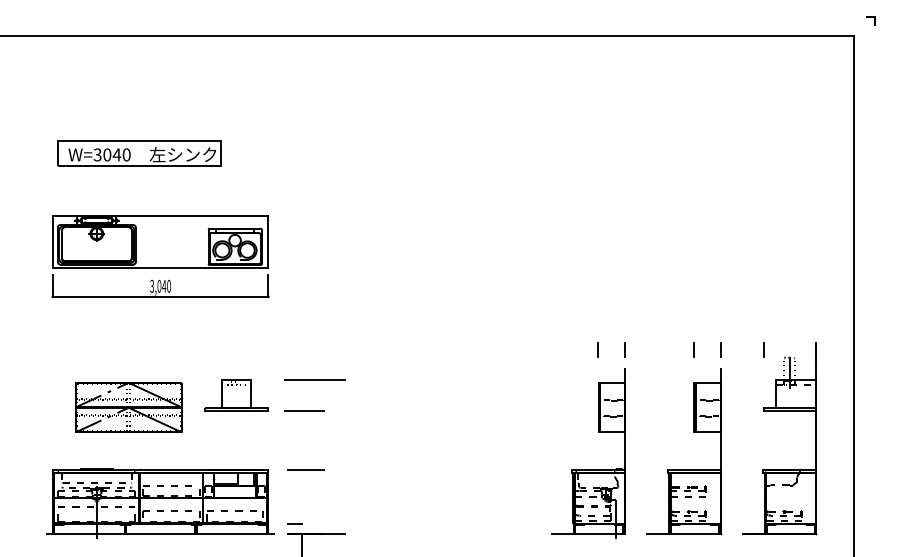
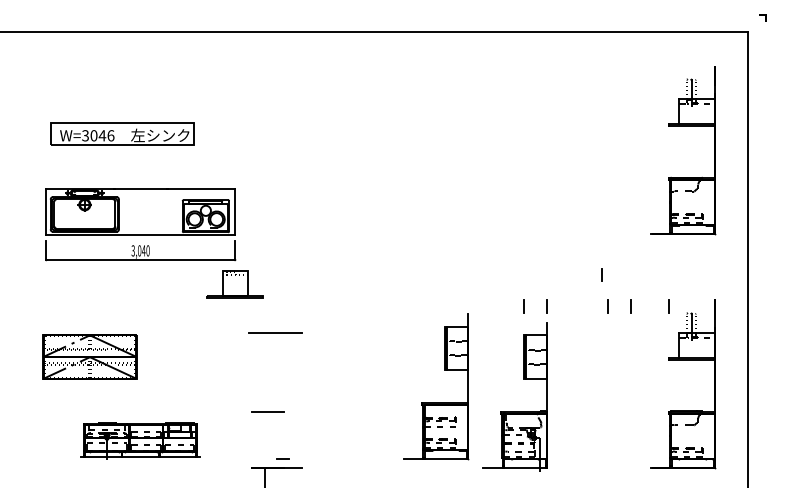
part: (779, 144) -> (682, 126), added
text: (126, 154) -> (110, 135), W=3040 -> W=3046
line: (687, 313) -> (602, 274), added
part: (236, 395) -> (235, 284), moved
part: (128, 407) -> (89, 356), moved
line: (303, 411) -> (265, 360), removed
part: (684, 469) -> (436, 402), moved
part: (160, 503) -> (140, 441), size x0.6
line: (294, 523) -> (282, 458), moved

